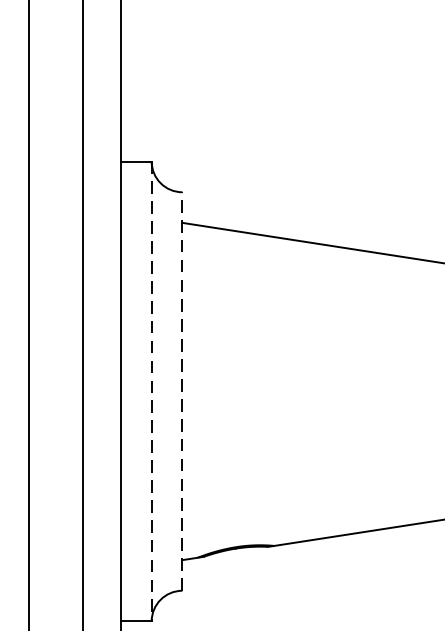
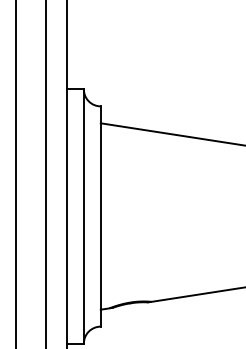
line: (181, 391) -> (100, 216), dashed -> solid
line: (151, 393) -> (83, 217), dashed -> solid

